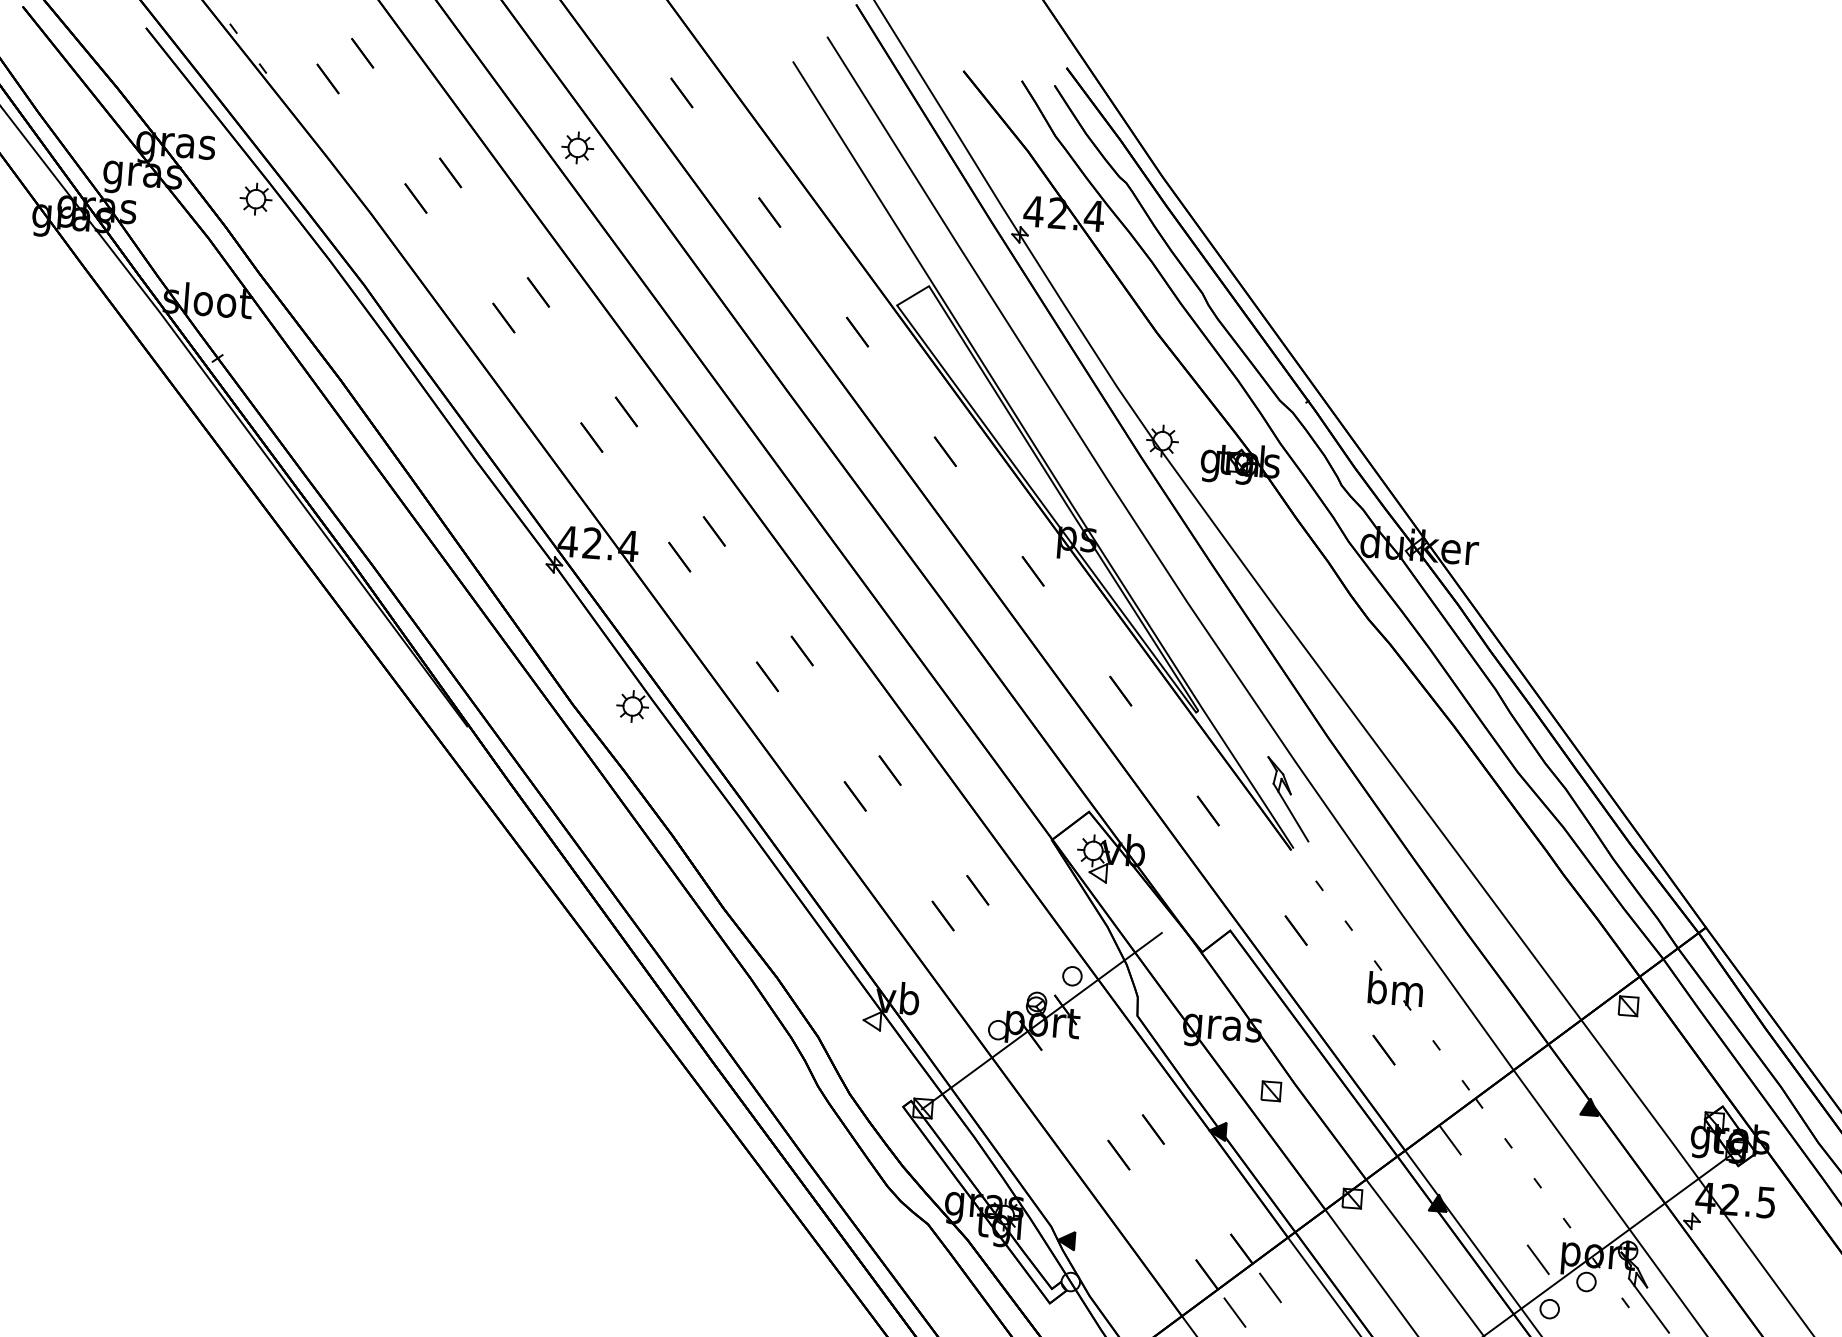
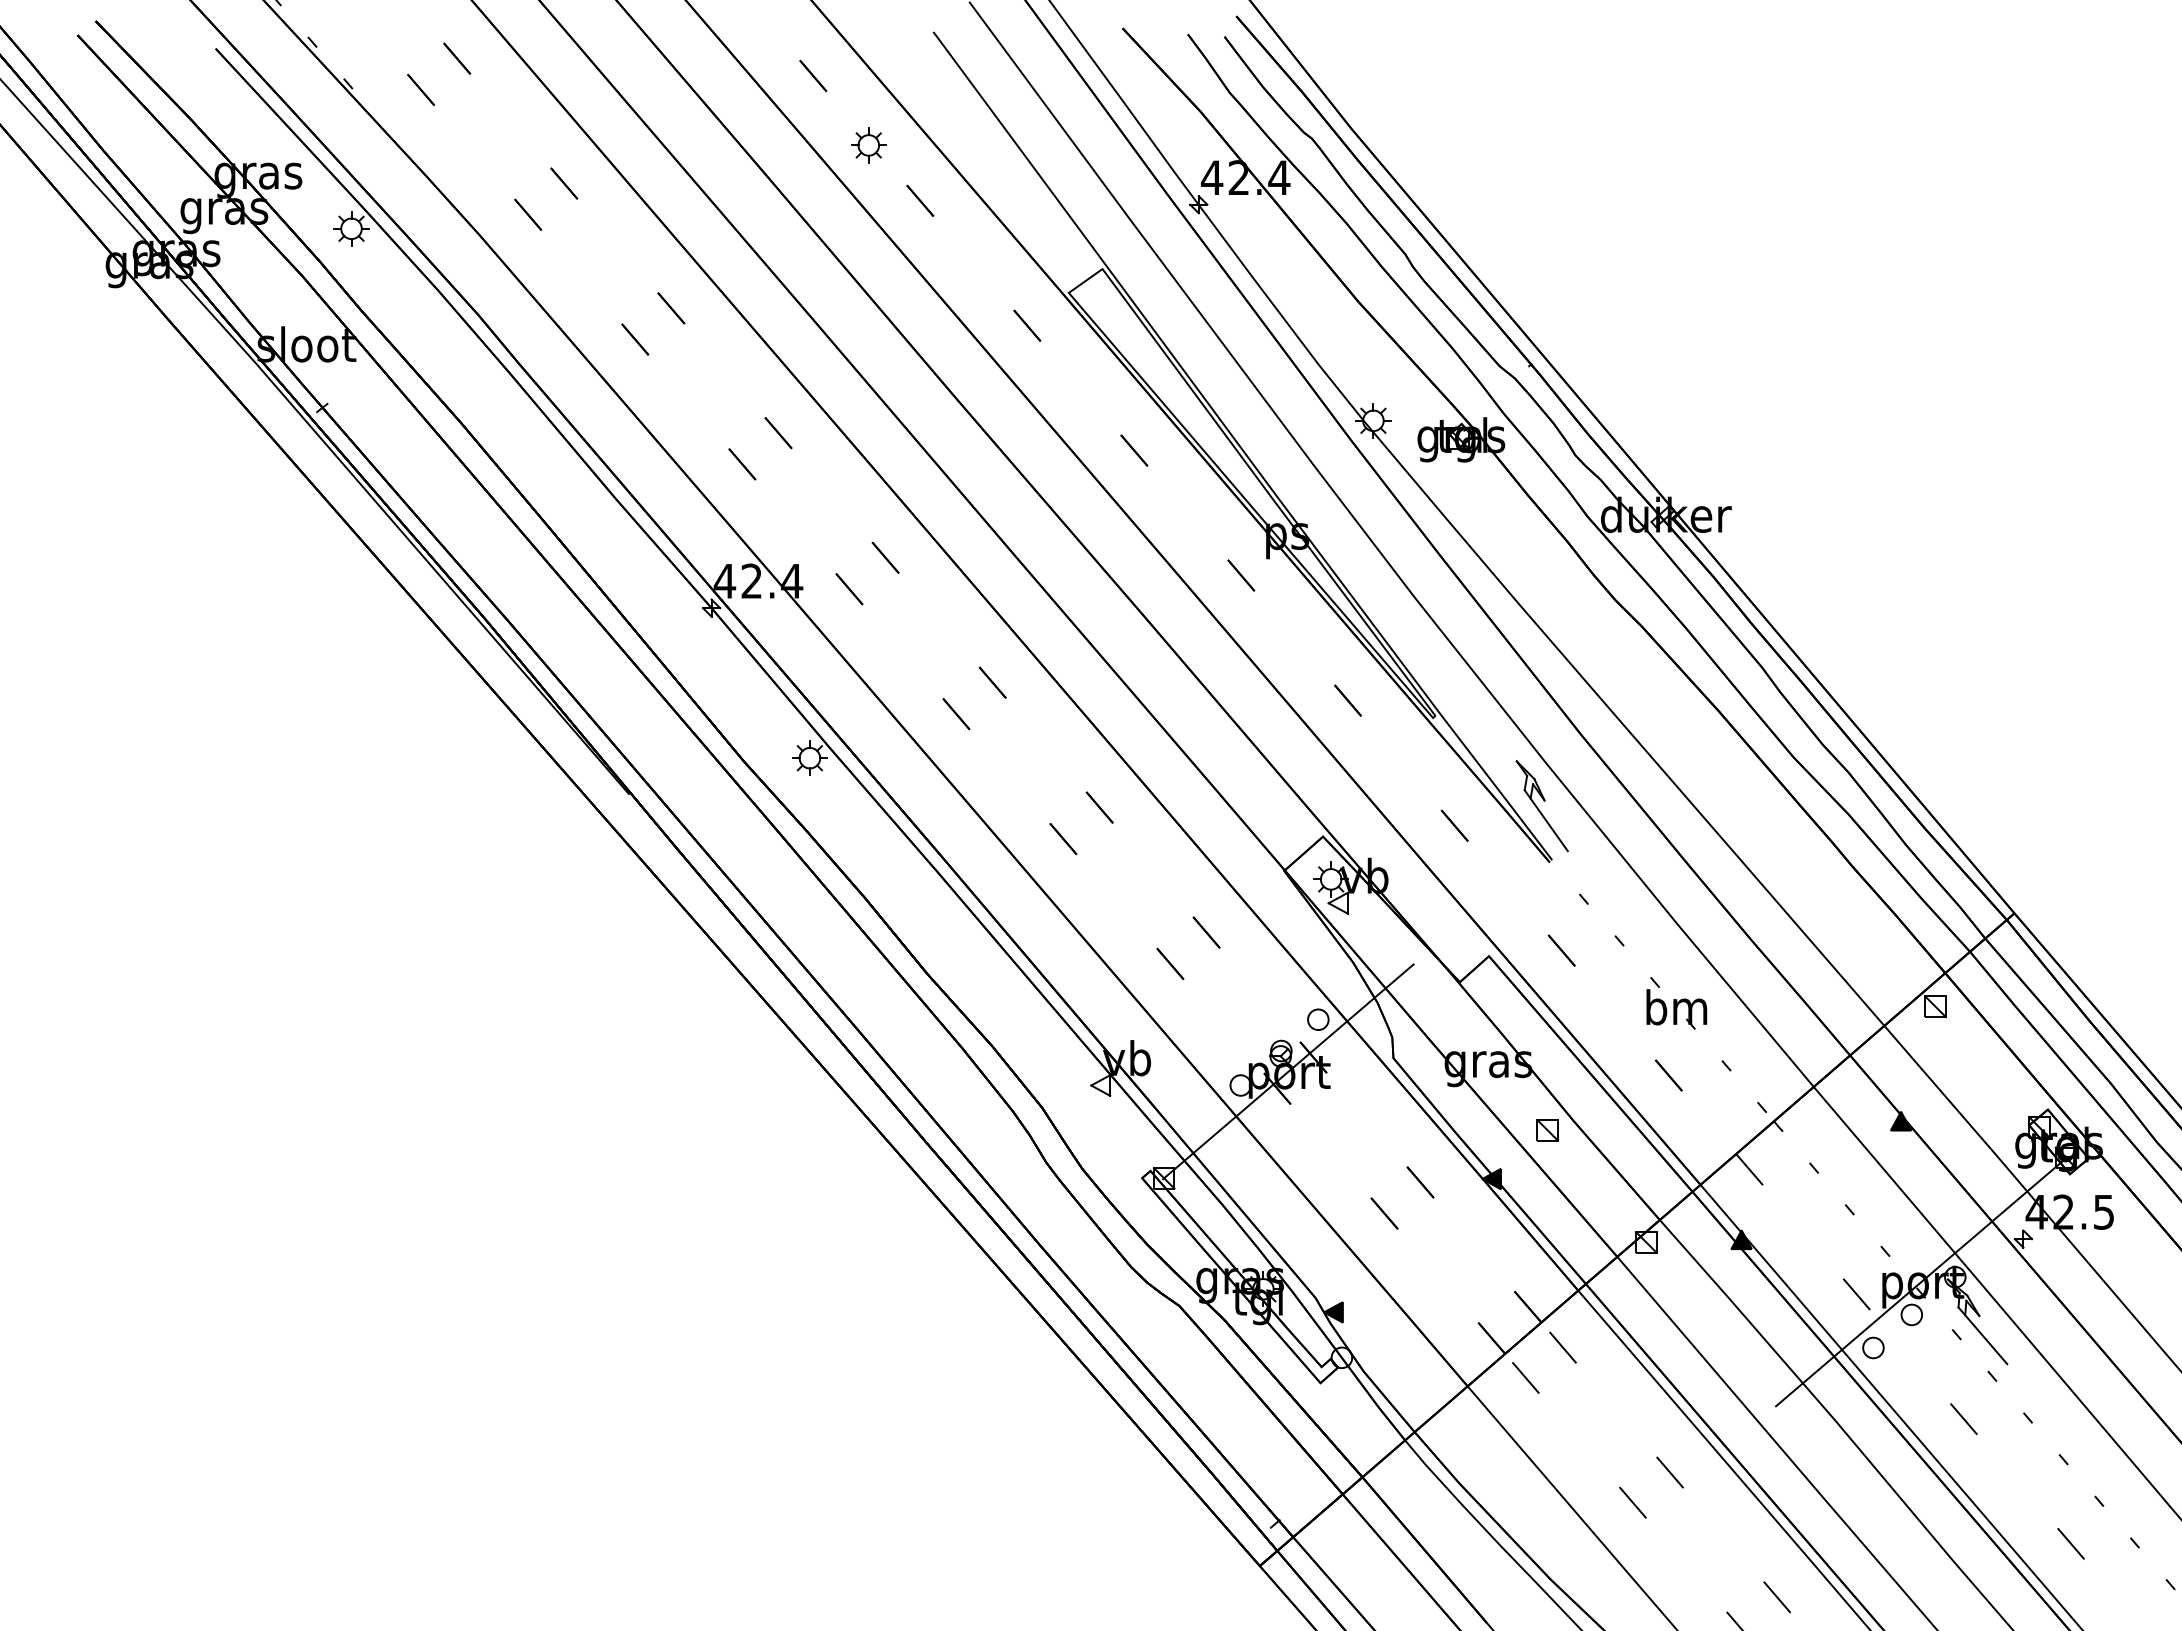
part: (577, 147) -> (868, 145), moved

